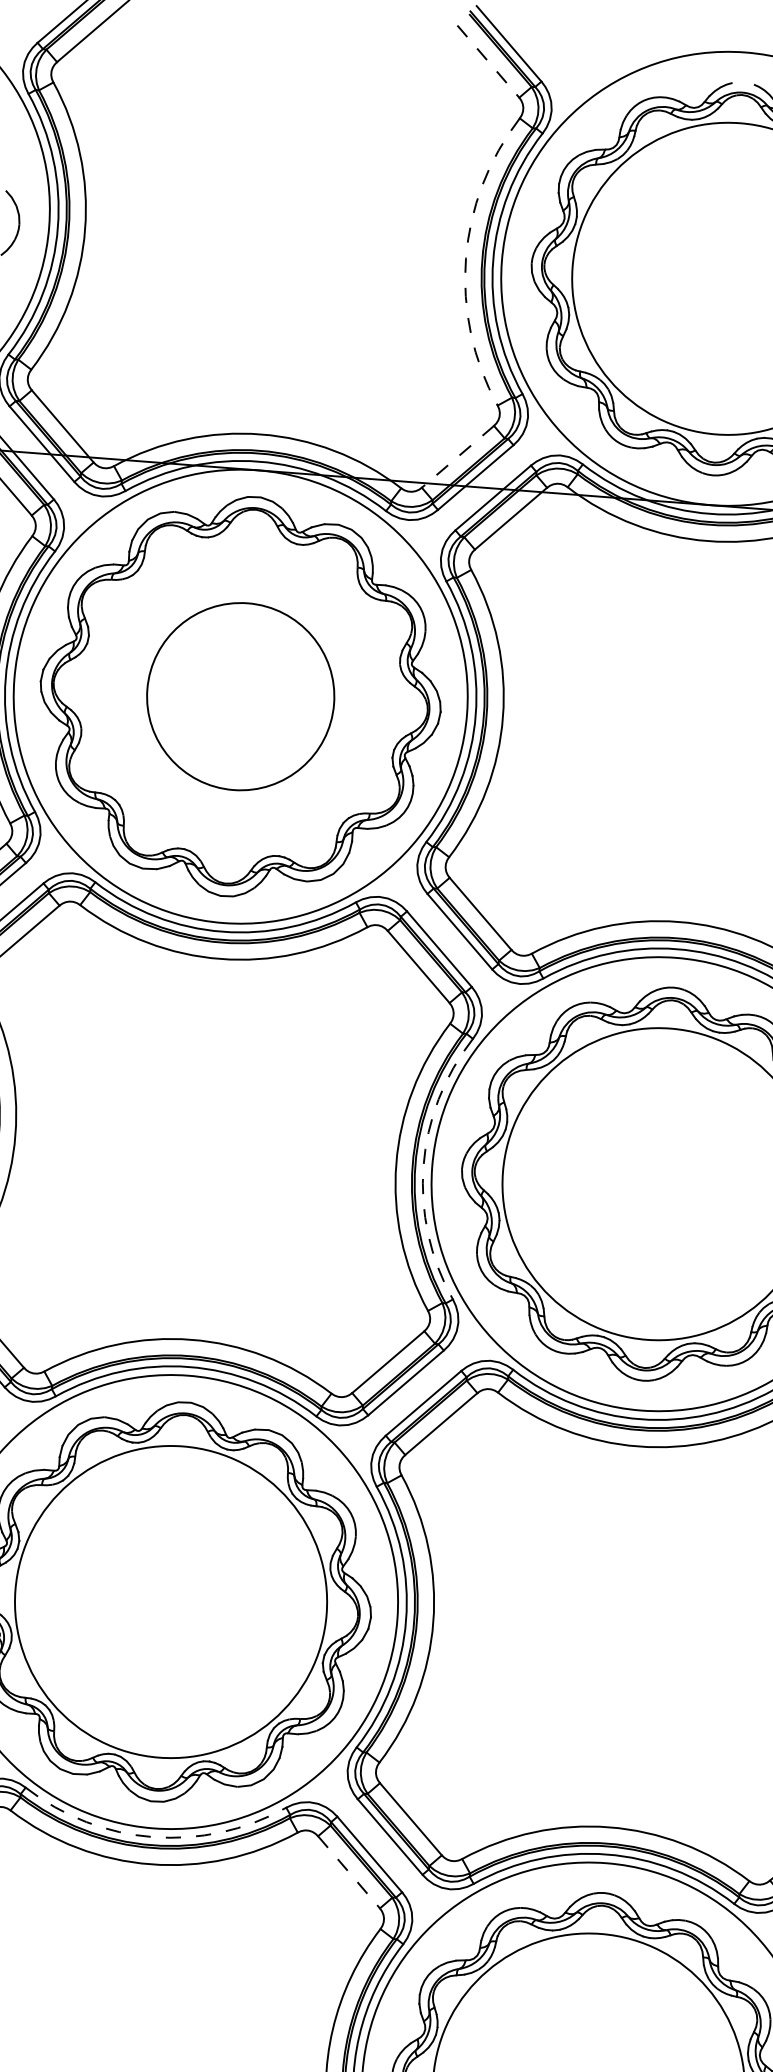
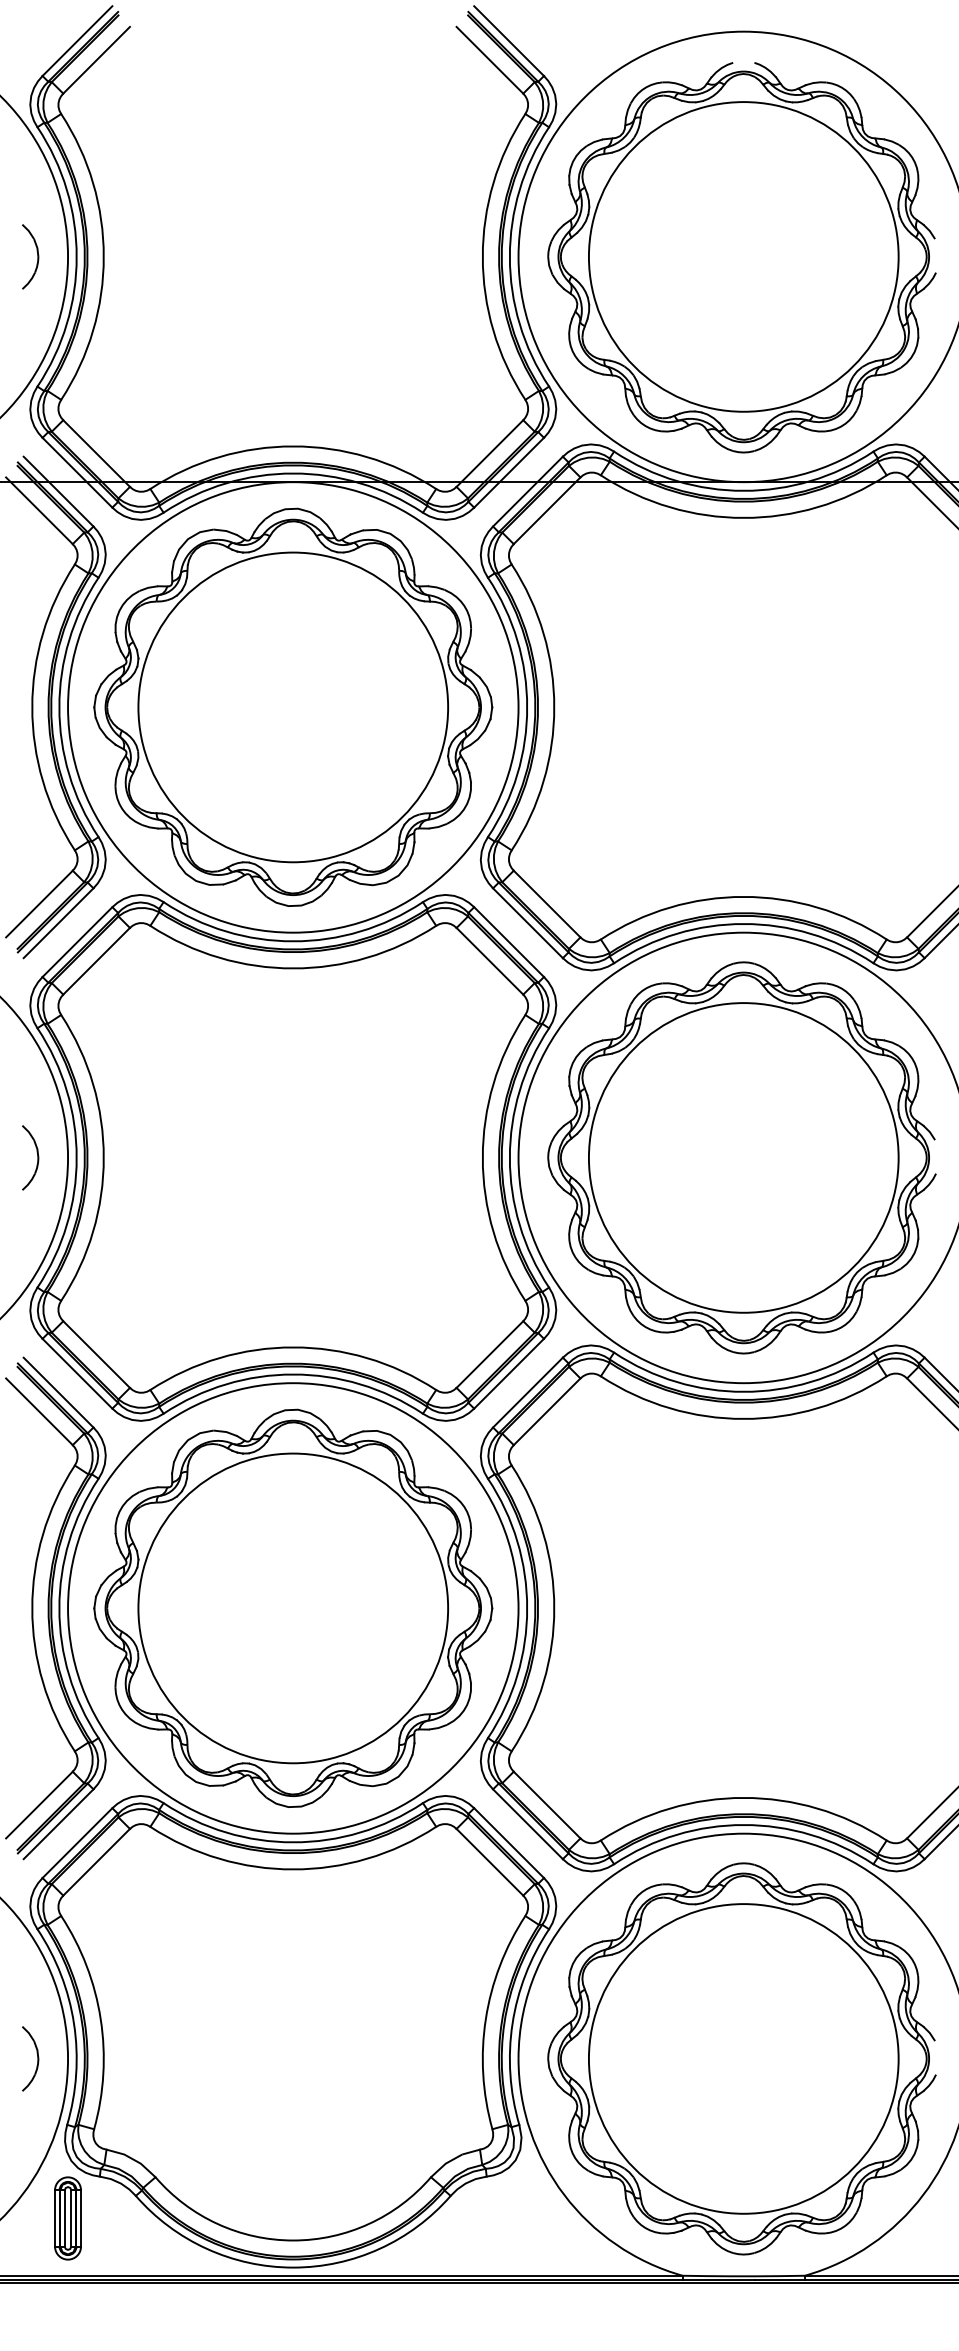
line: (488, 61) -> (490, 60), dashed -> solid
arc: (465, 258) -> (482, 256), dashed -> solid
line: (457, 456) -> (489, 453), dashed -> solid
circle: (240, 696) -> (293, 707), size x1.67
arc: (423, 1165) -> (509, 1157), dashed -> solid
arc: (153, 1837) -> (293, 1842), dashed -> solid
line: (349, 1872) -> (490, 1862), dashed -> solid

